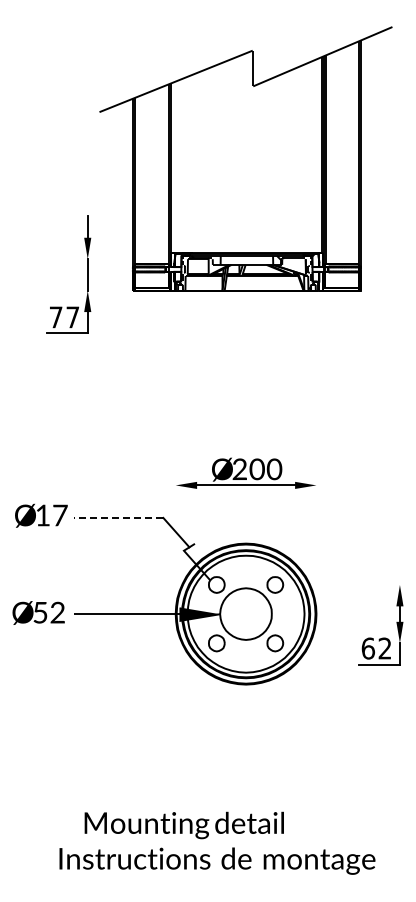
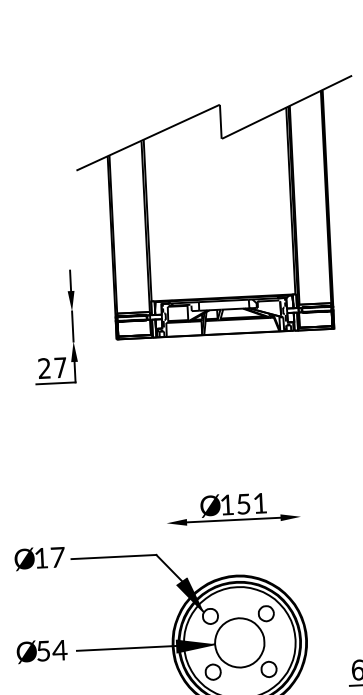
text: (55, 317) -> (44, 368), 77 -> 27
text: (257, 469) -> (243, 504), 200 -> 151
line: (118, 517) -> (113, 556), dashed -> solid
fill: (196, 561) -> (190, 595), added
text: (57, 612) -> (59, 650), 52 -> 54

